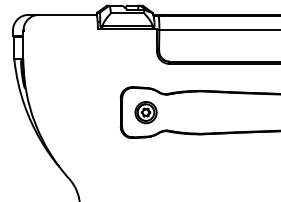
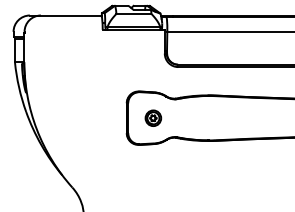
part: (146, 112) -> (153, 118), size x0.7

